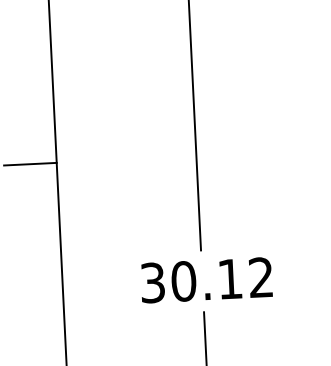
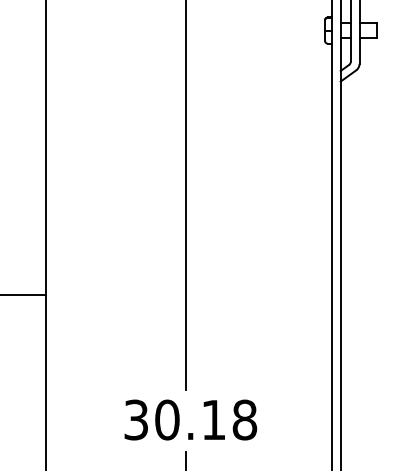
text: (260, 277) -> (244, 419), 30.12 -> 30.18

